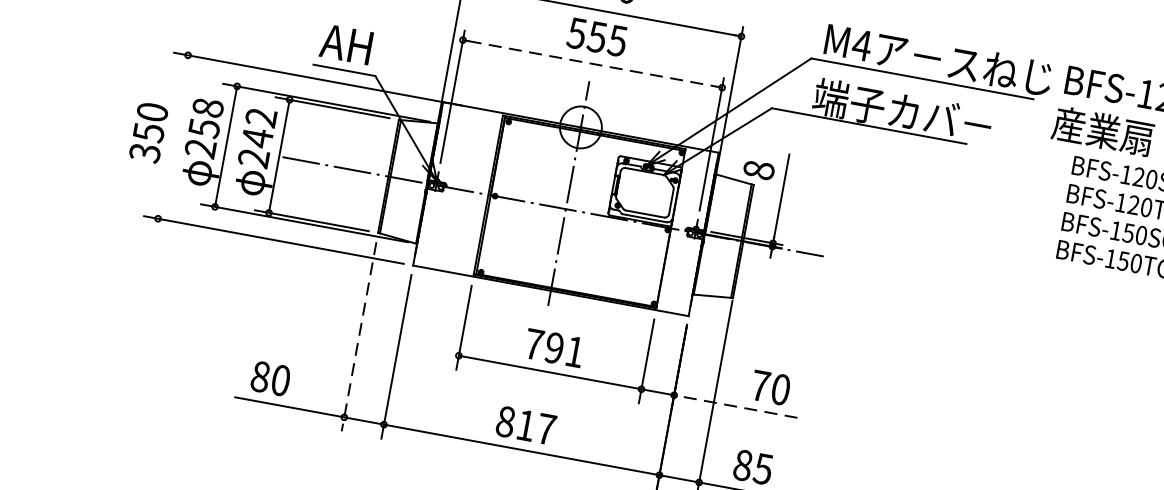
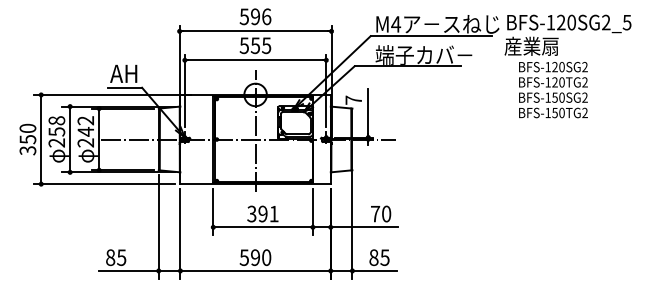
line: (592, 64) -> (255, 60), dashed -> solid
line: (173, 137) -> (41, 139), added
text: (758, 168) -> (353, 99), 8 -> 7
line: (358, 335) -> (158, 226), dashed -> solid
text: (533, 343) -> (251, 213), 791 -> 391
text: (280, 380) -> (121, 257), 80 -> 85
line: (735, 406) -> (364, 227), dashed -> solid
text: (526, 425) -> (255, 257), 817 -> 590

